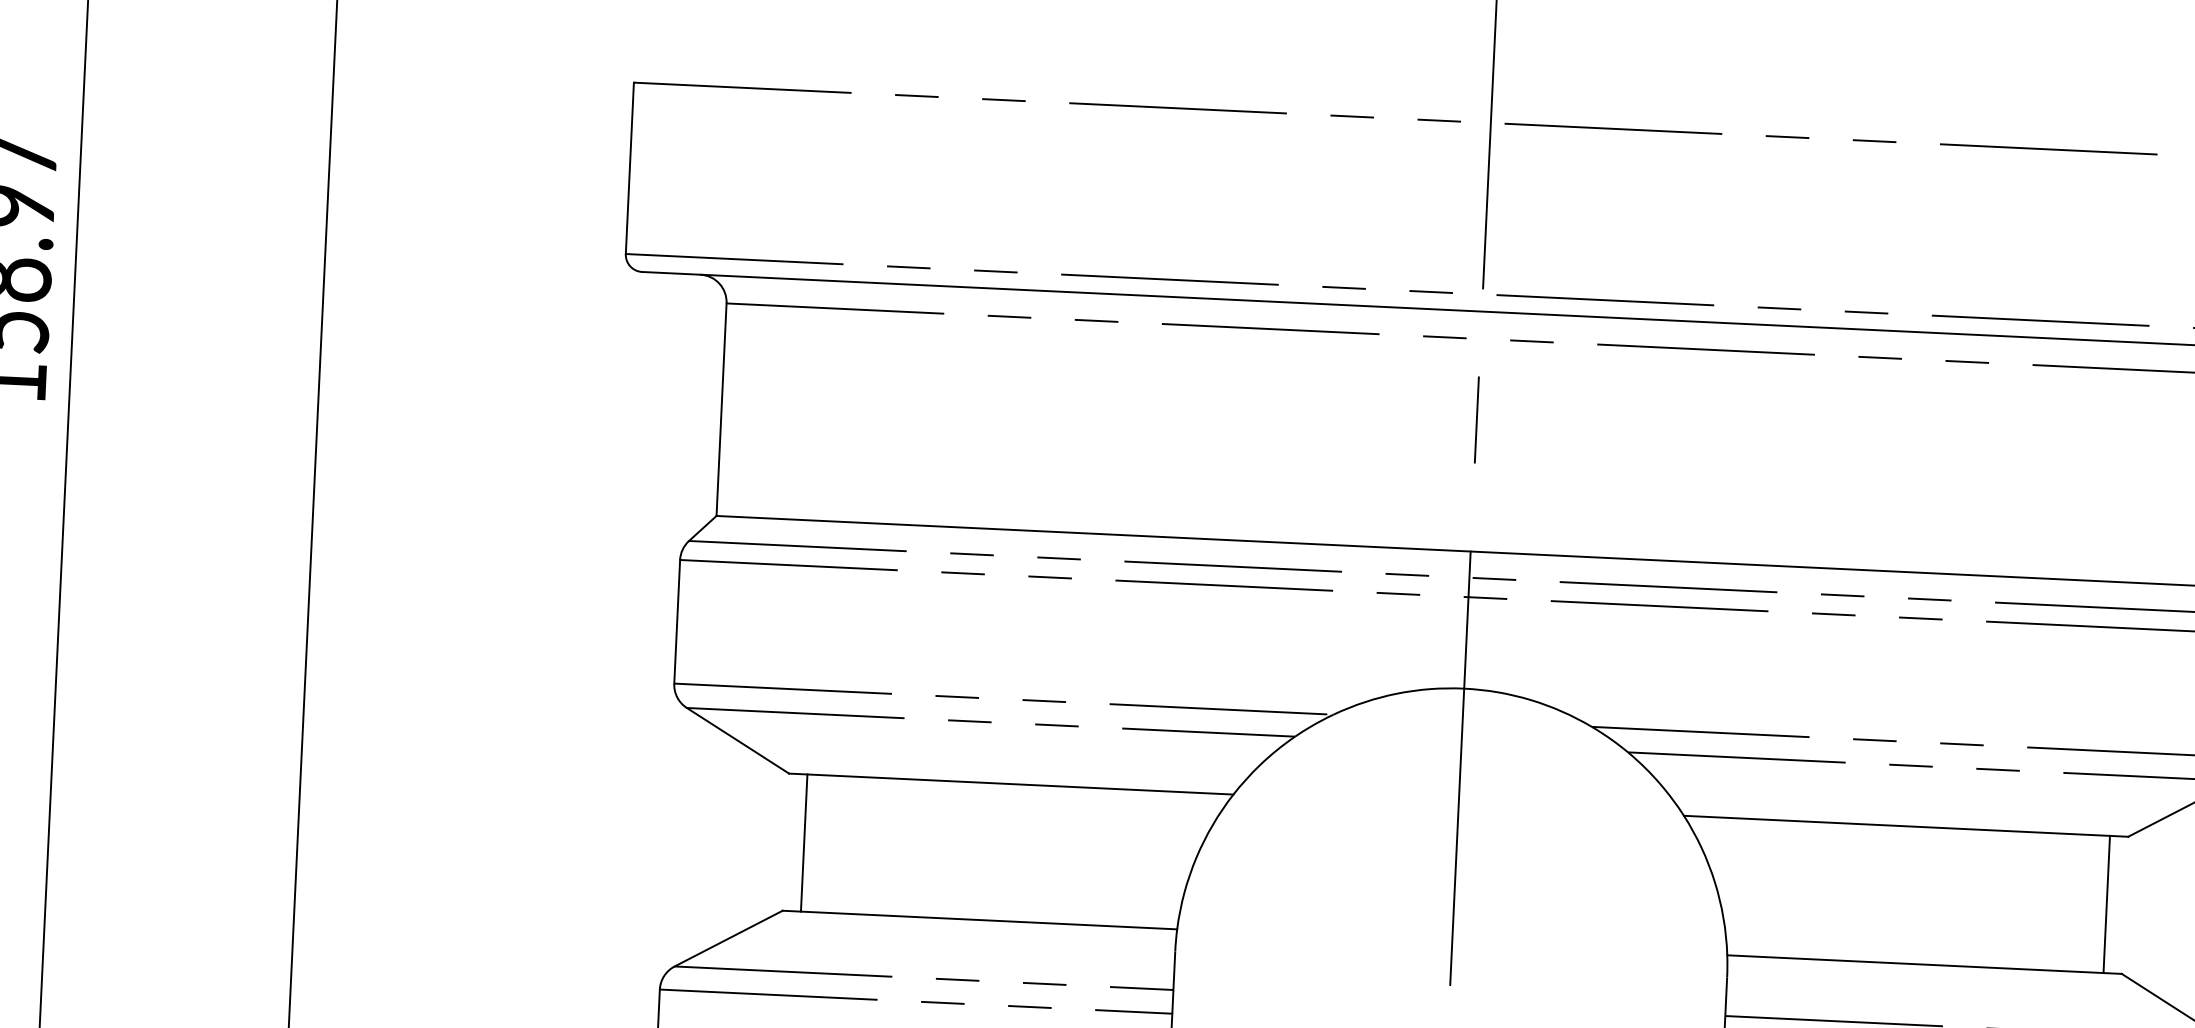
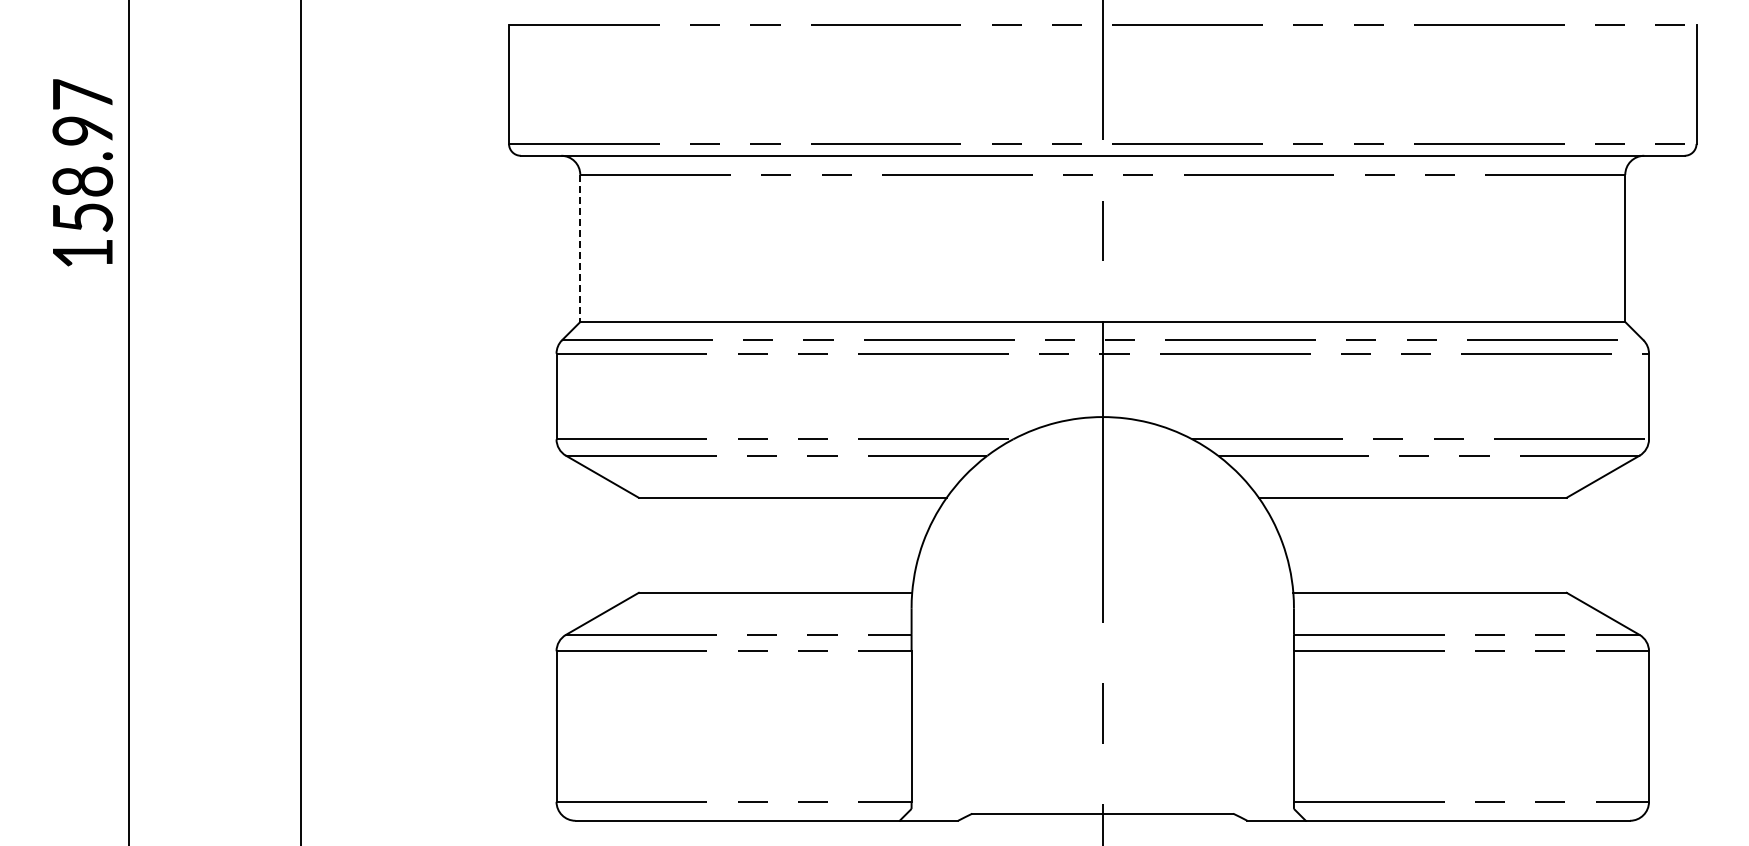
line: (721, 409) -> (580, 248), solid -> dashed
line: (804, 841) -> (651, 544), removed
line: (2107, 903) -> (1554, 544), removed

